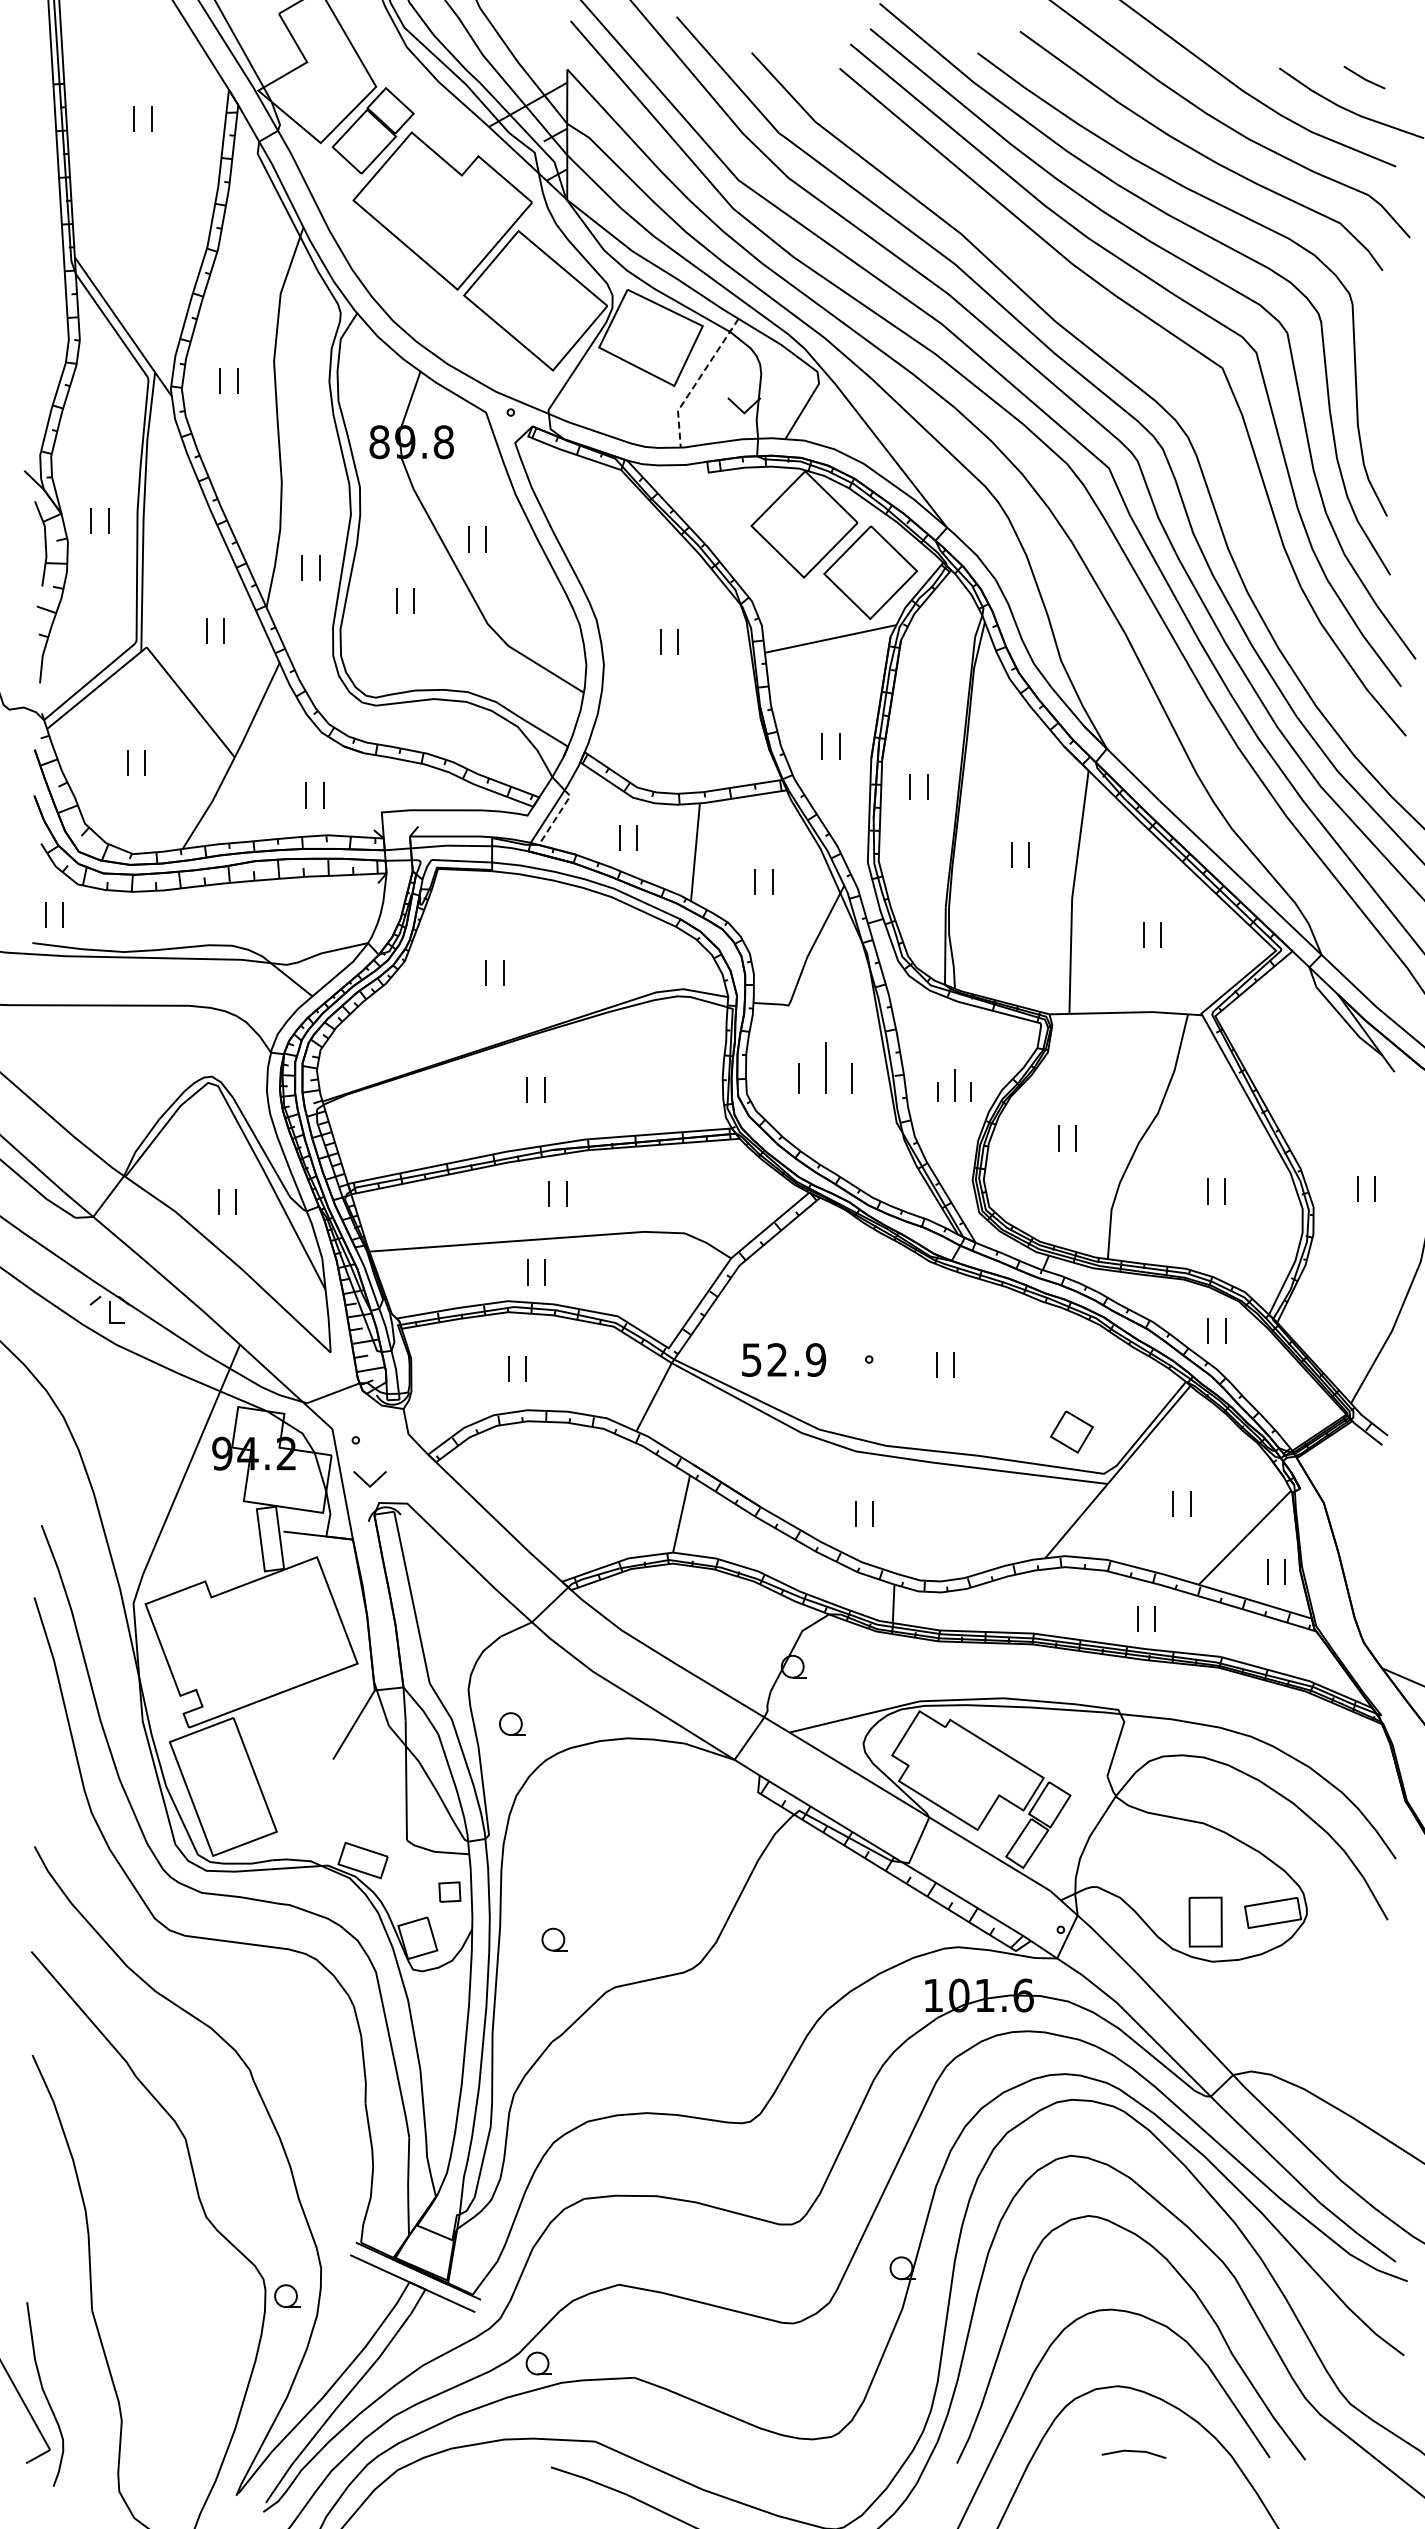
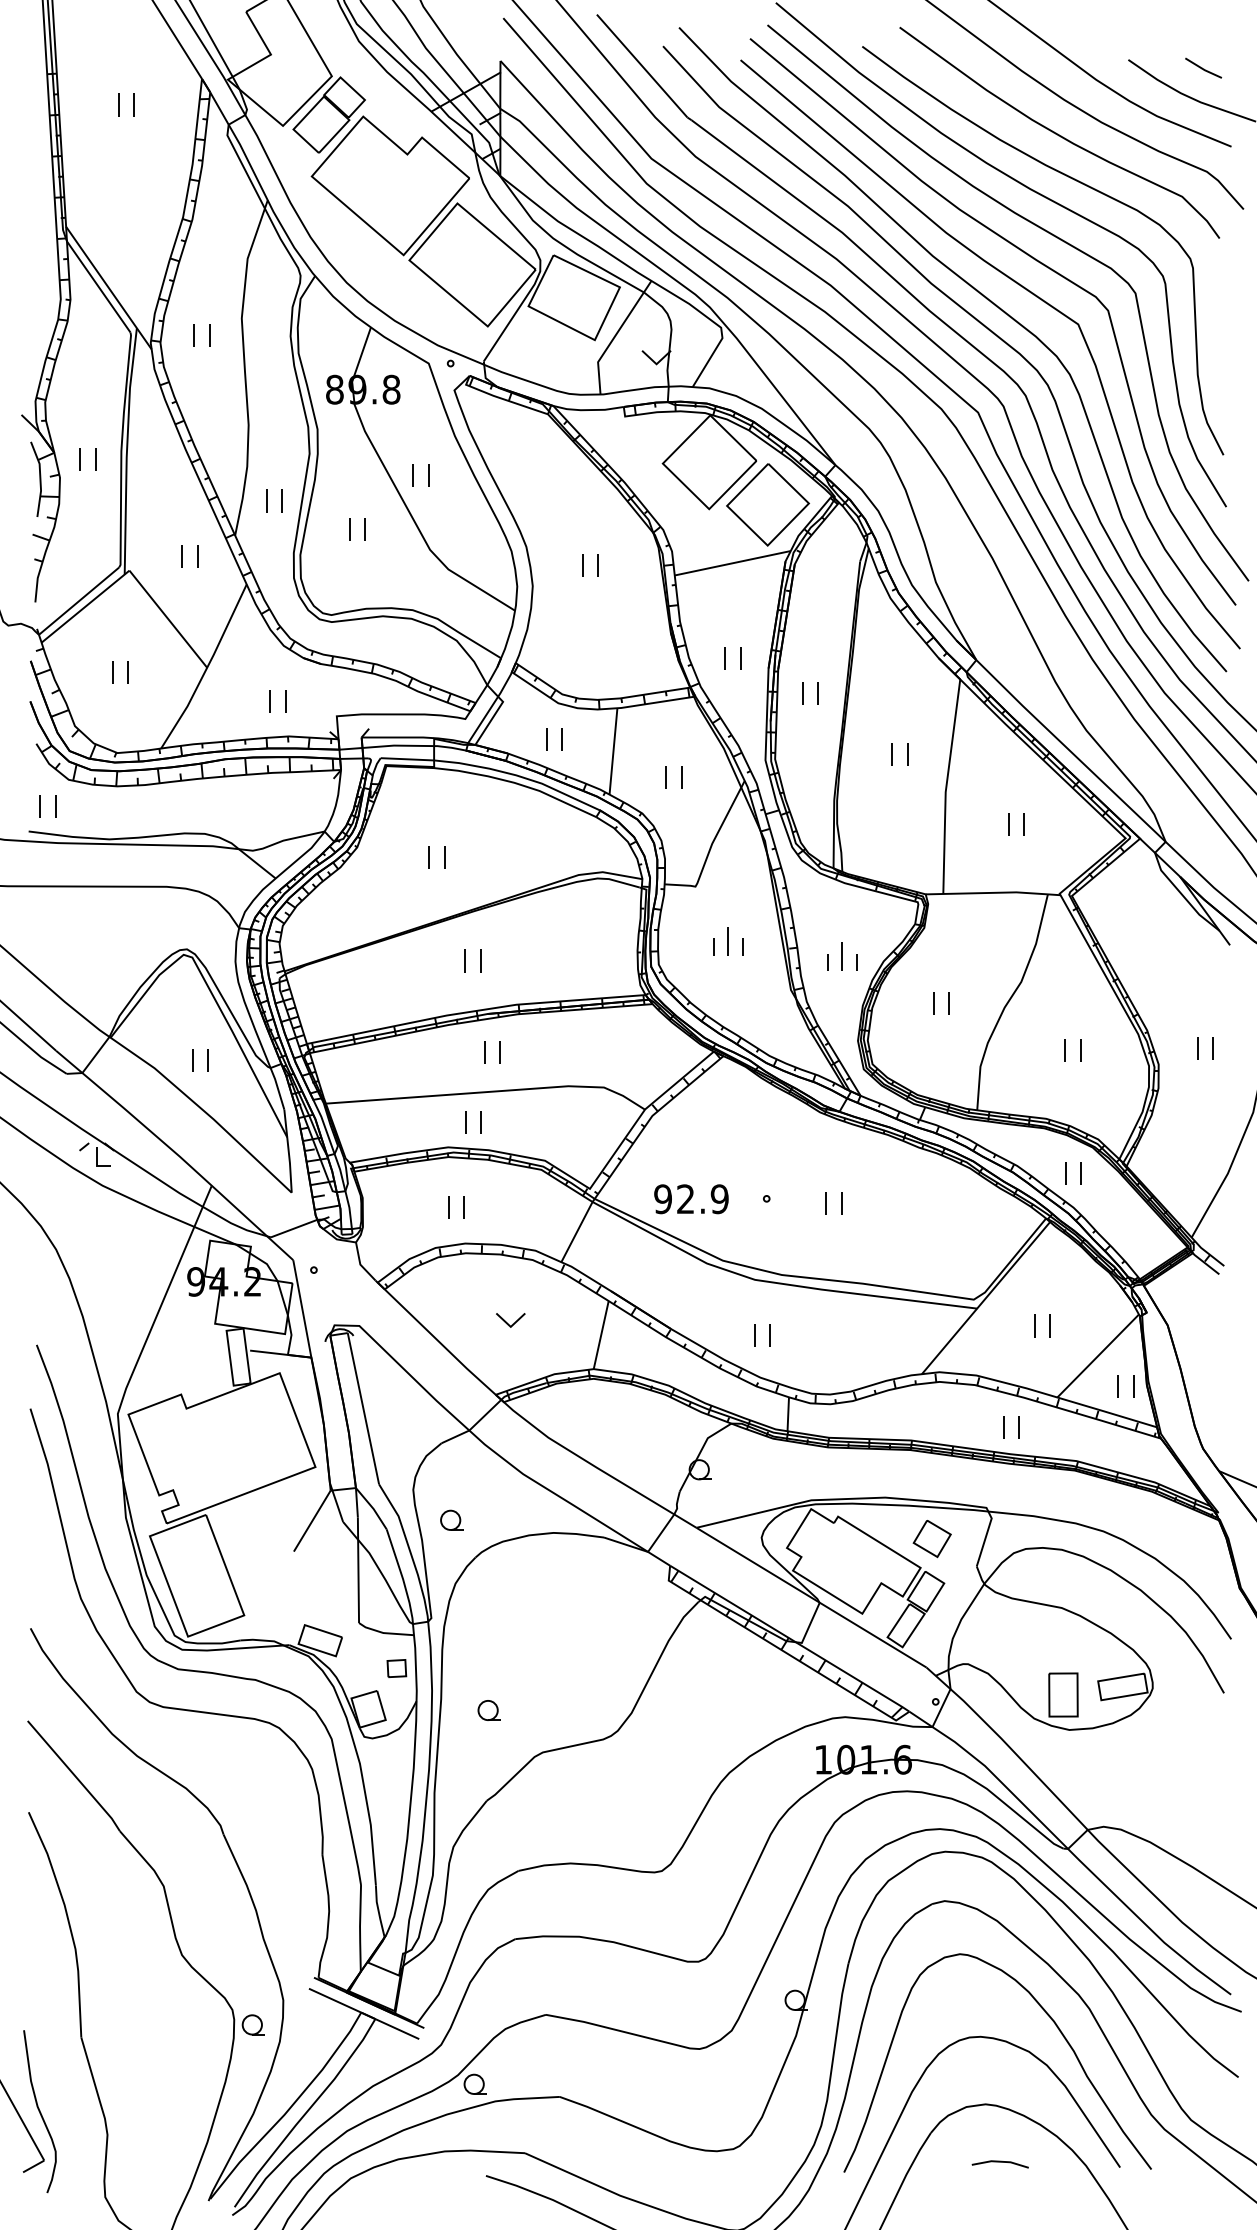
curve: (1120, 341) -> (988, 300), added
line: (698, 380) -> (616, 335), dashed -> solid
line: (556, 816) -> (490, 719), dashed -> solid
part: (825, 1067) -> (728, 941), size x0.62
text: (751, 1359) -> (662, 1198), 52.9 -> 92.9
part: (1071, 1431) -> (931, 1538), moved
part: (369, 1479) -> (510, 1320), moved

